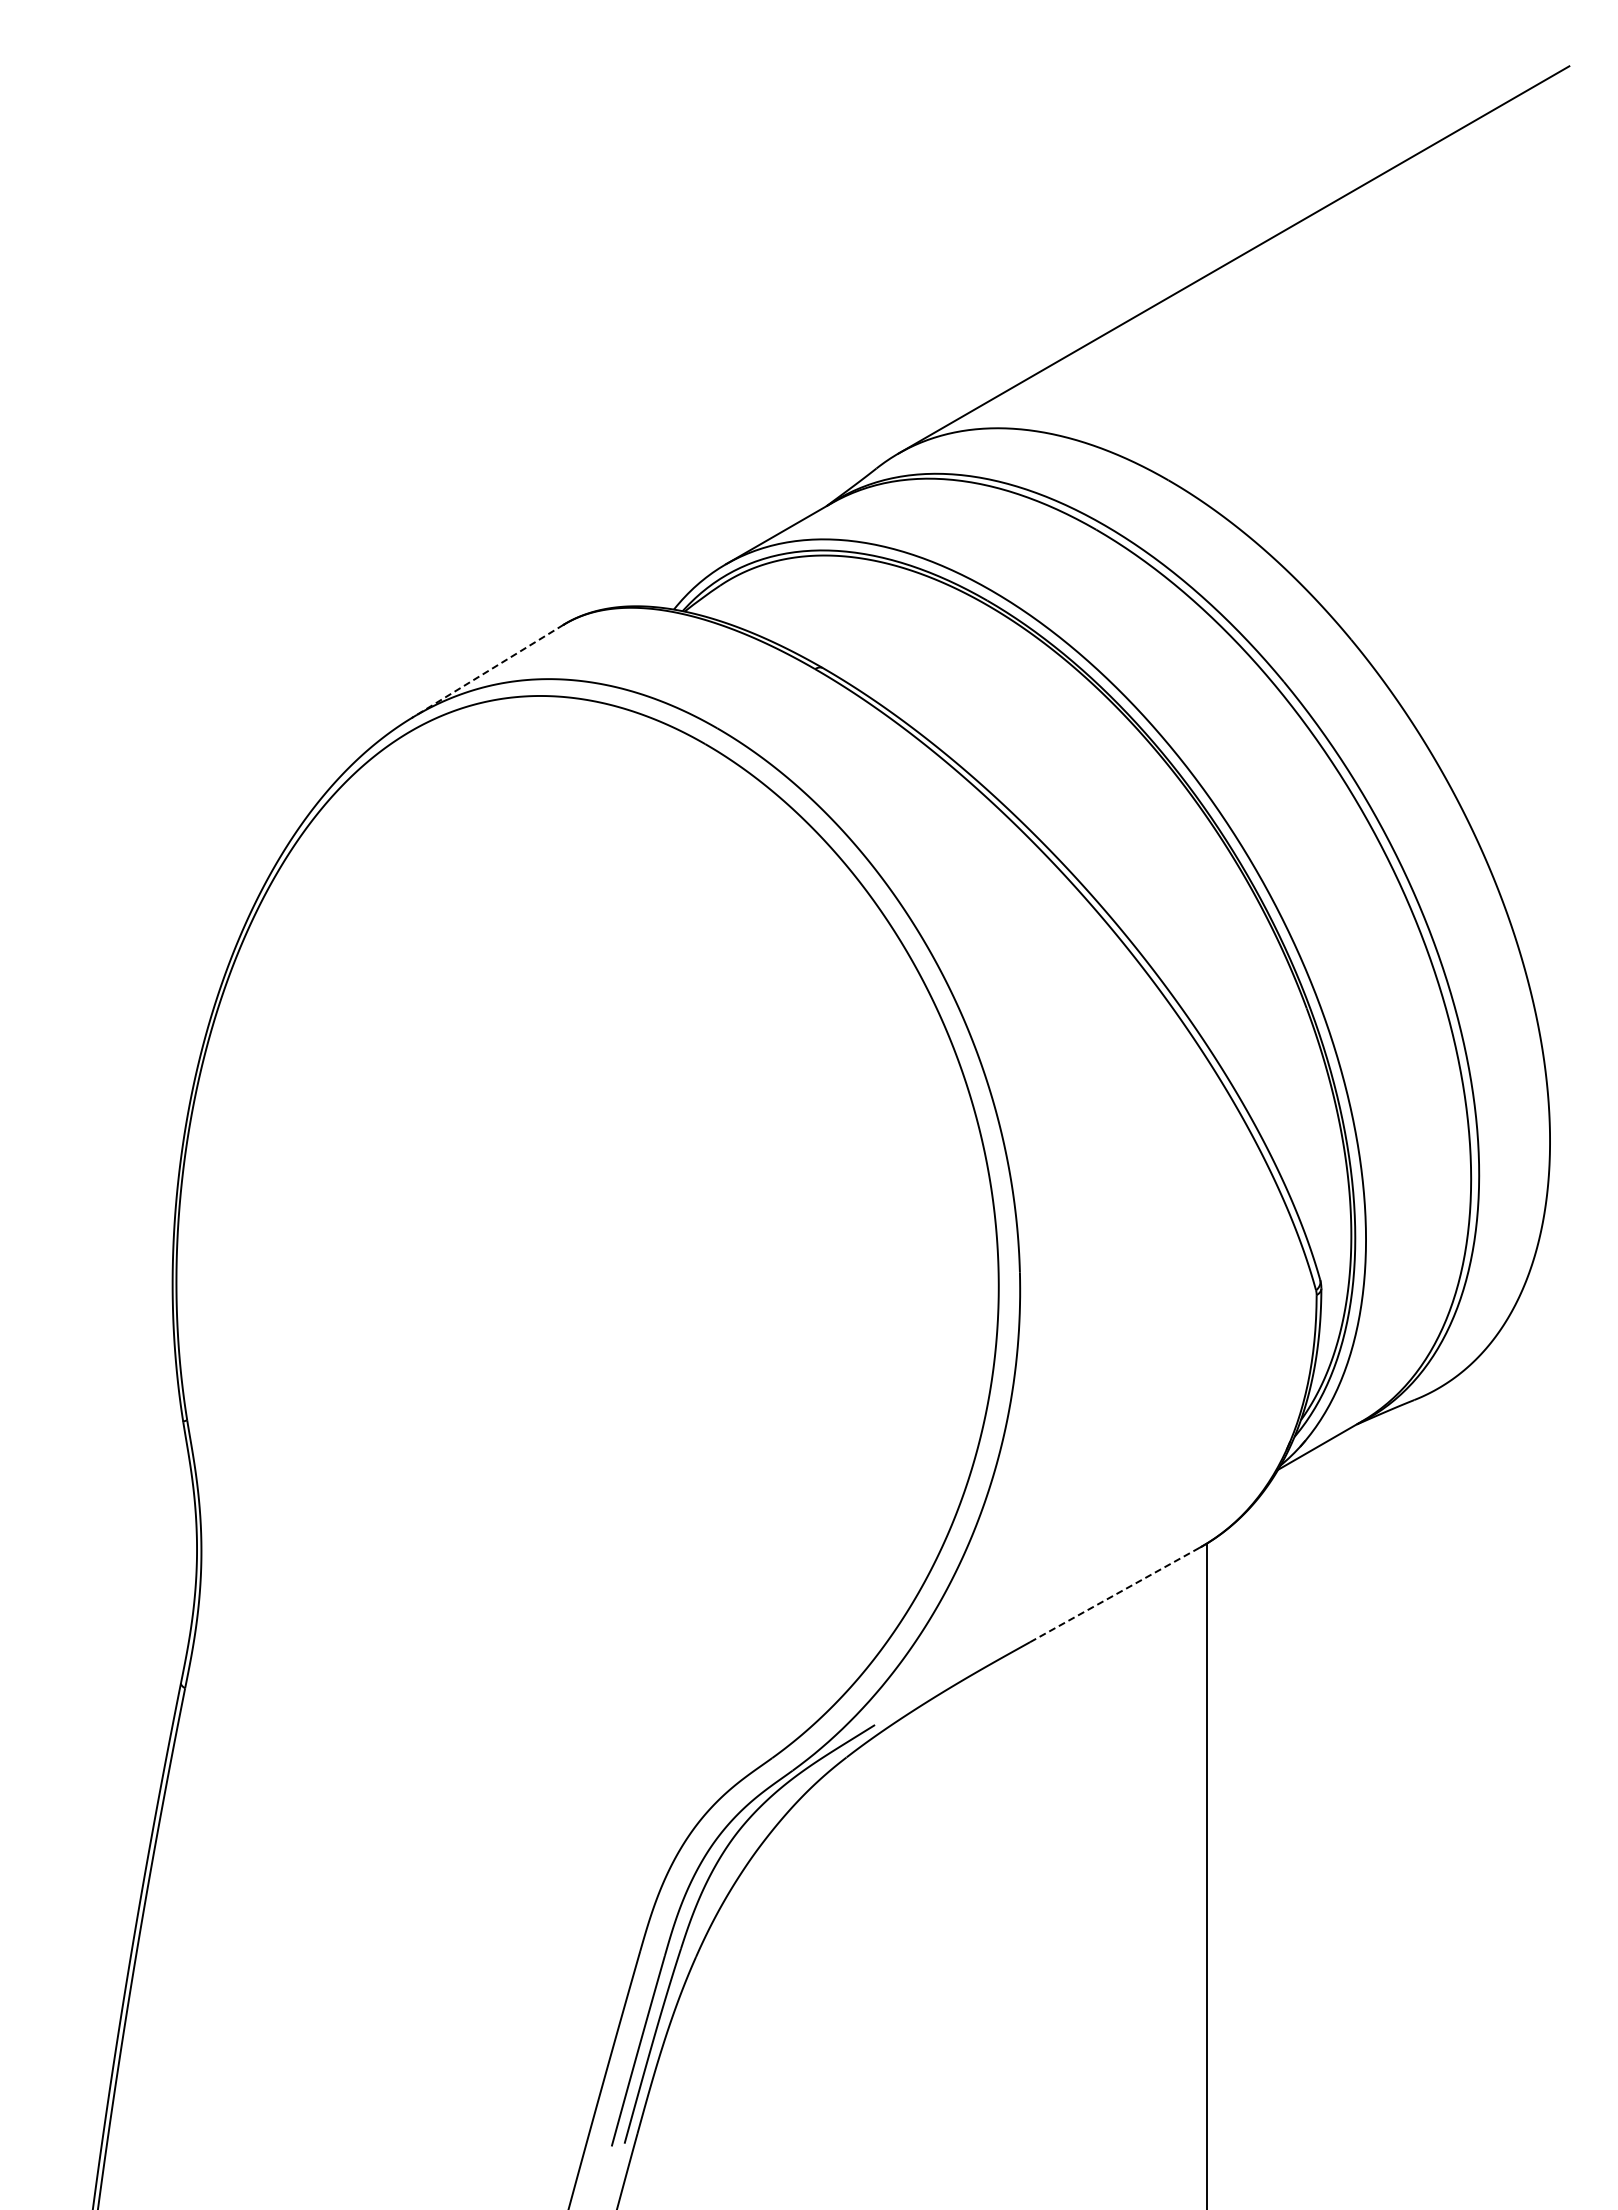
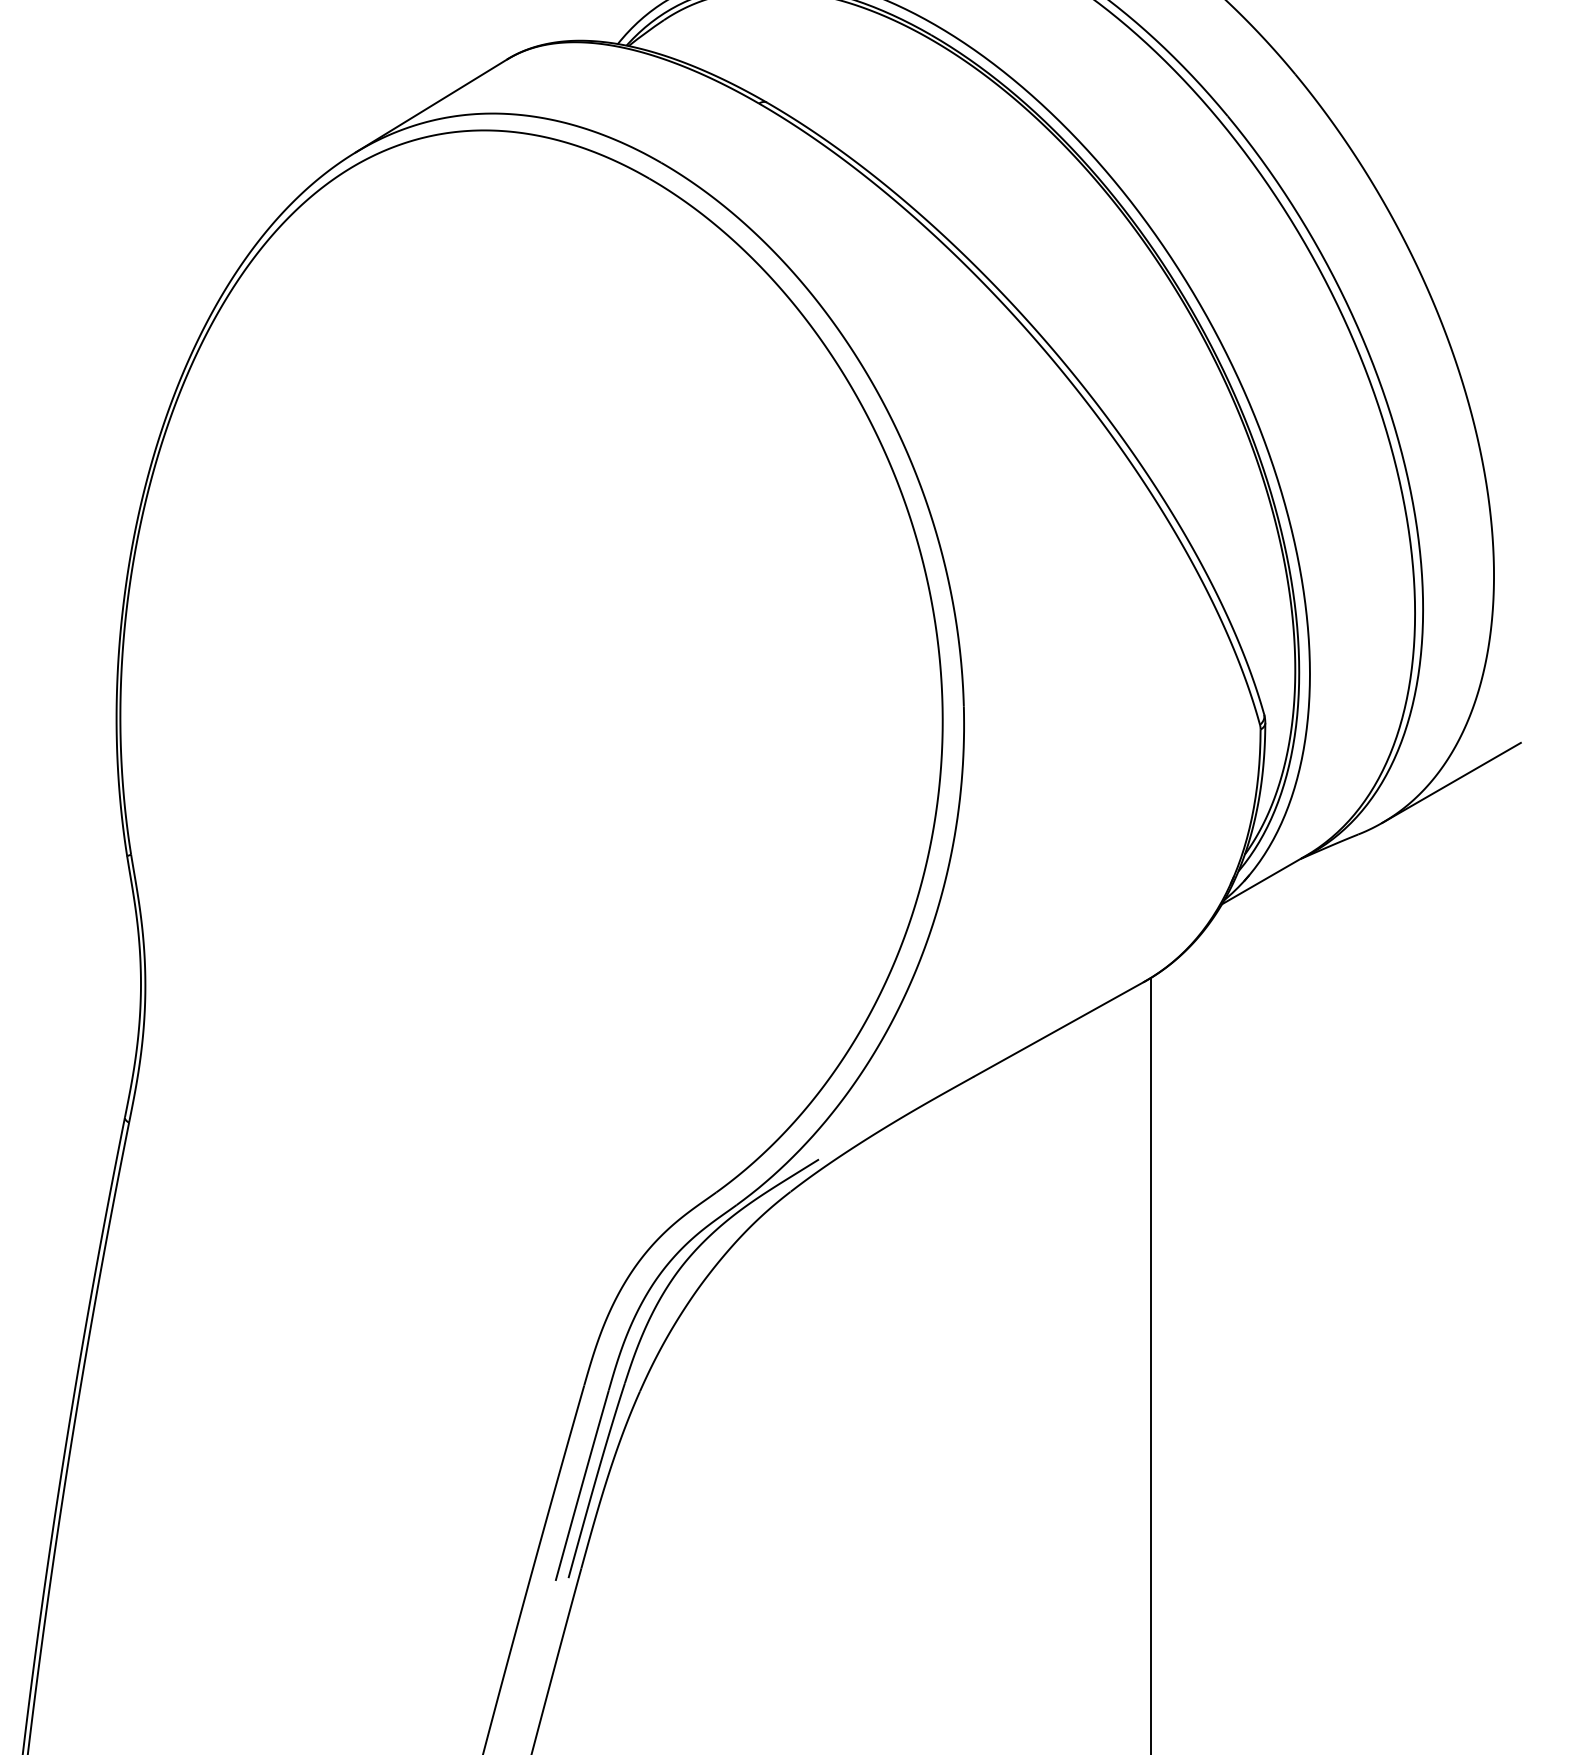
line: (487, 671) -> (431, 105), dashed -> solid
line: (1507, 1348) -> (1451, 782), added
line: (1115, 1594) -> (1059, 1028), dashed -> solid

